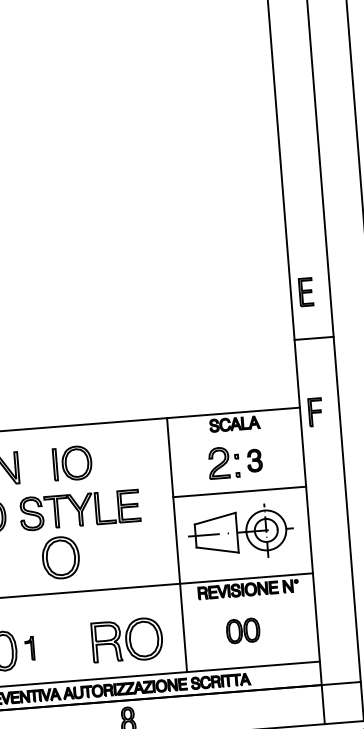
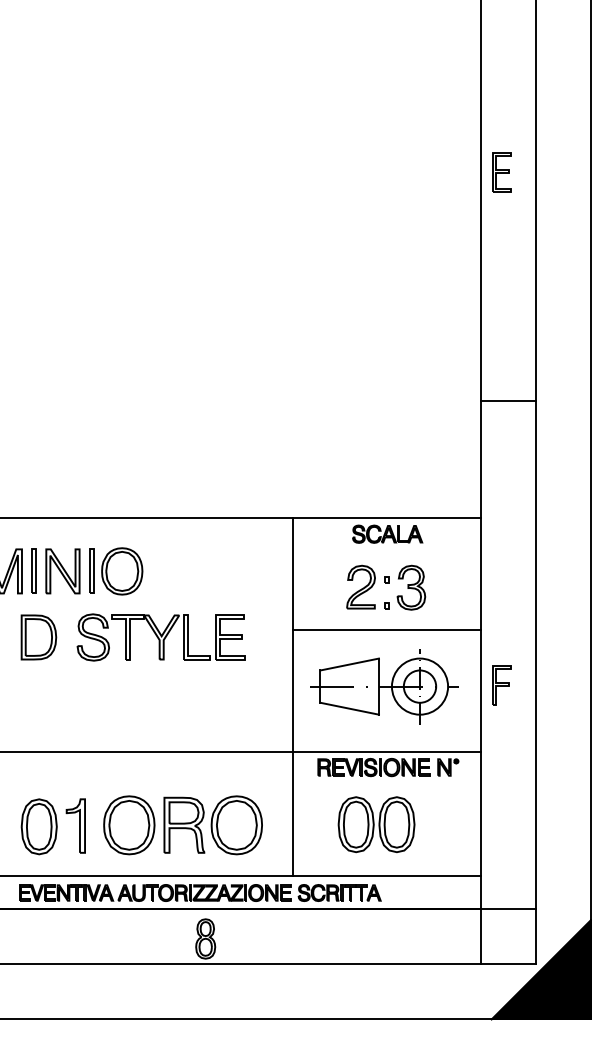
part: (305, 292) -> (501, 172), moved
line: (313, 338) -> (507, 400), moved
part: (315, 412) -> (501, 685), moved
part: (254, 460) -> (411, 587), size x1.43
part: (72, 463) -> (116, 571), moved
part: (61, 557) -> (129, 825), moved
part: (243, 630) -> (376, 824), size x1.67
part: (29, 648) -> (75, 825), size x1.67

